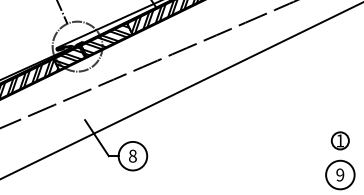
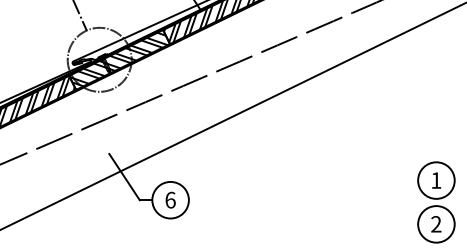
circle: (340, 140) -> (436, 180), size x1.67
text: (132, 155) -> (170, 199), 8 -> 6
text: (340, 175) -> (436, 224), 9 -> 2

